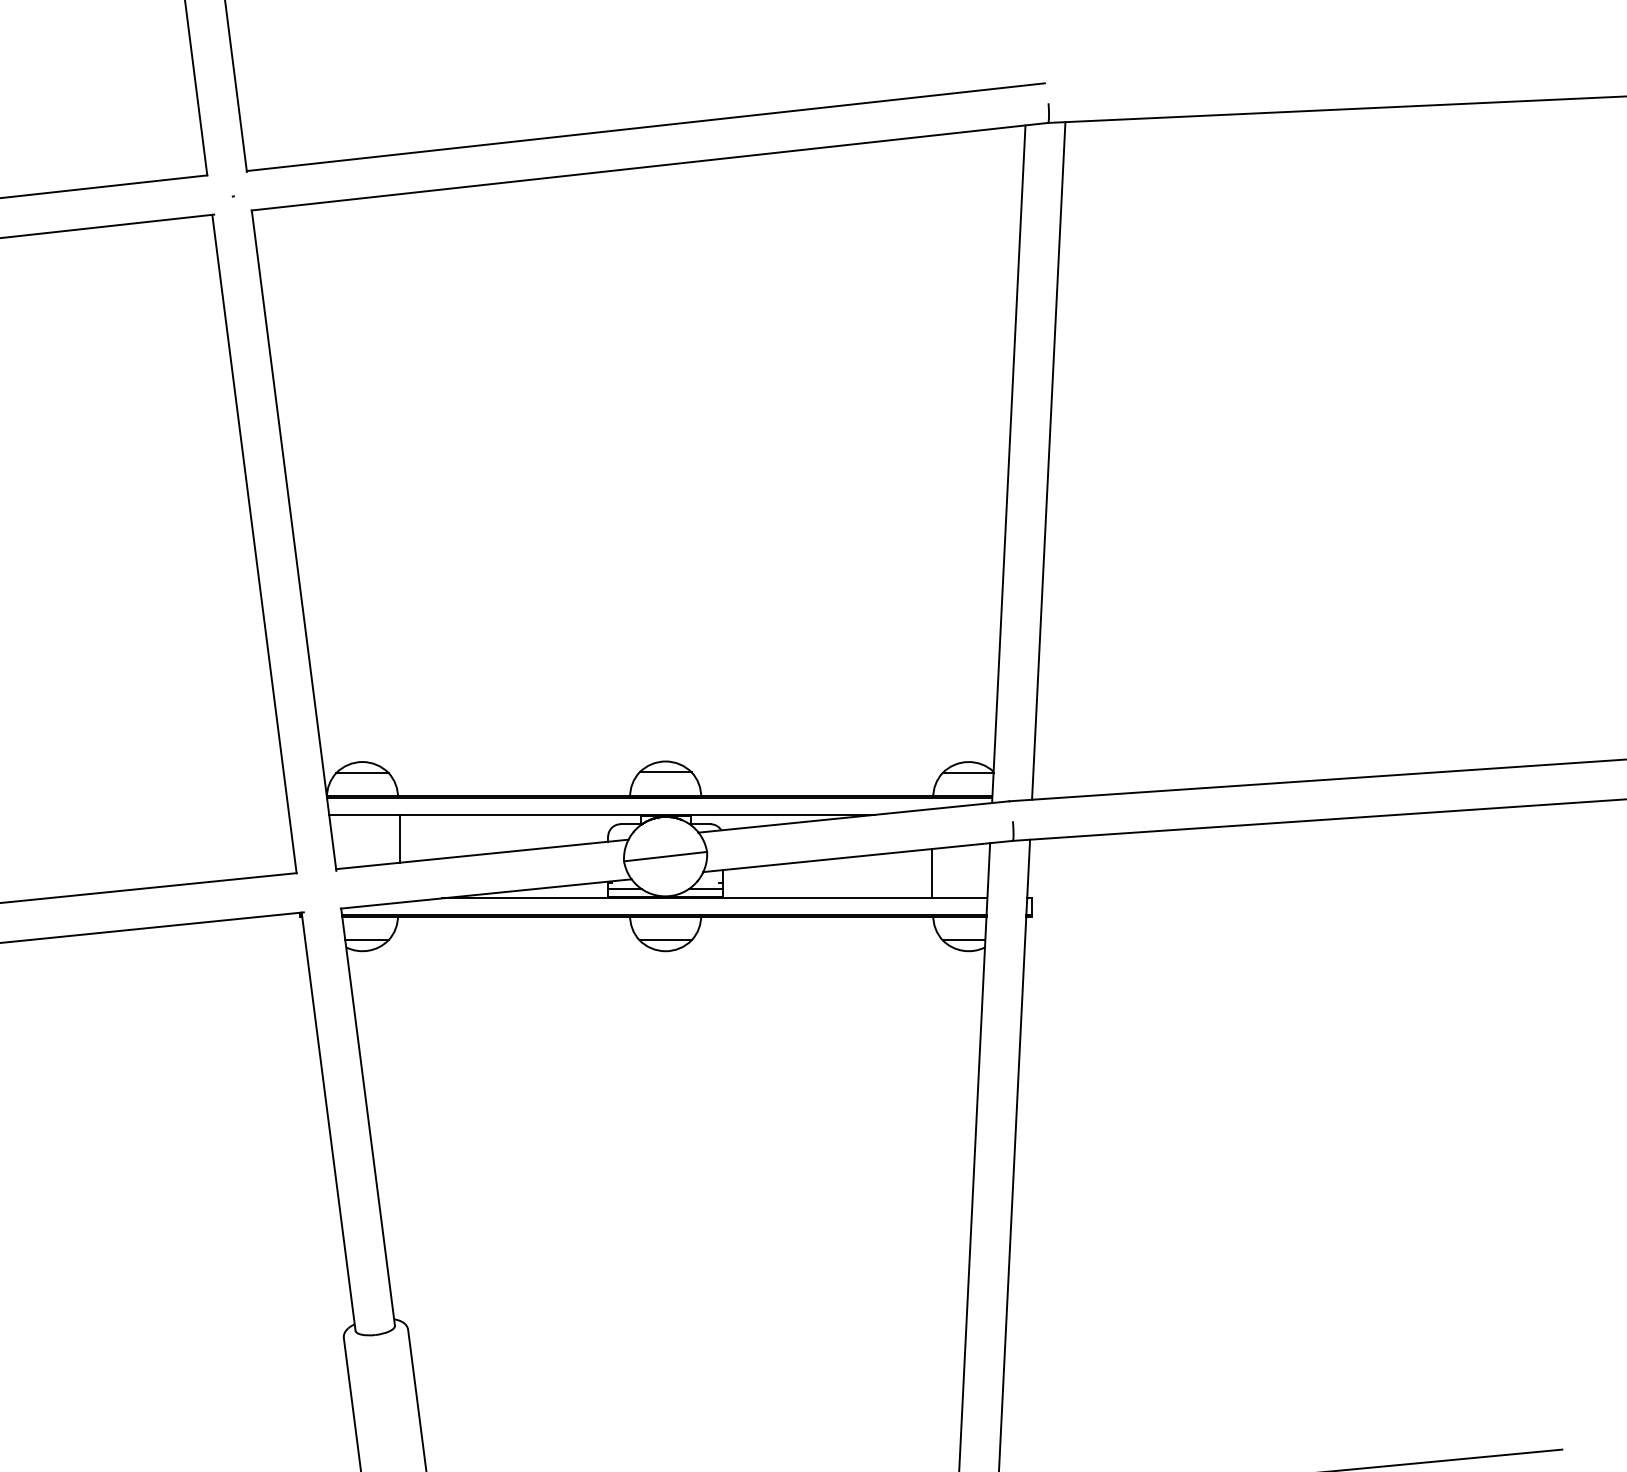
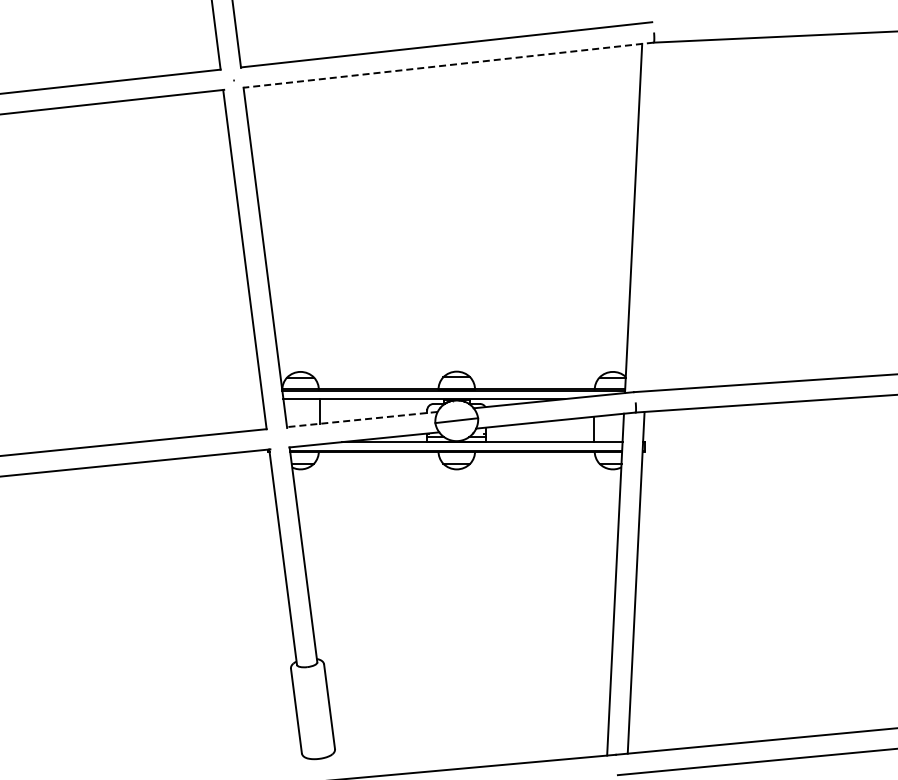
line: (649, 167) -> (448, 65), solid -> dashed
line: (1047, 460) -> (653, 216), removed
line: (482, 854) -> (362, 419), solid -> dashed

